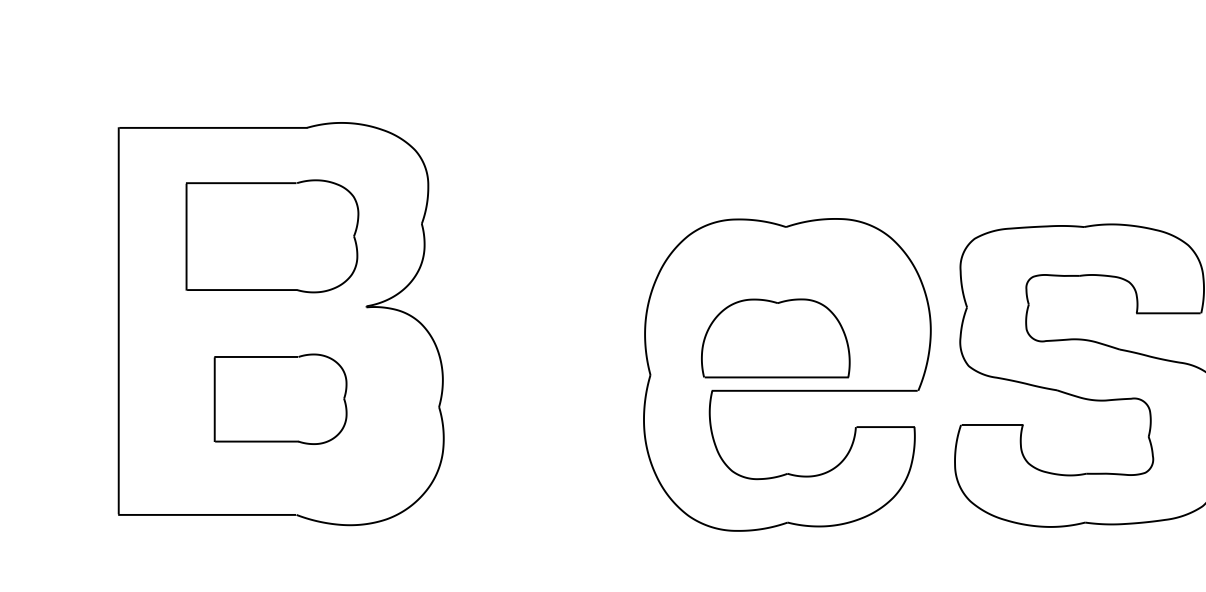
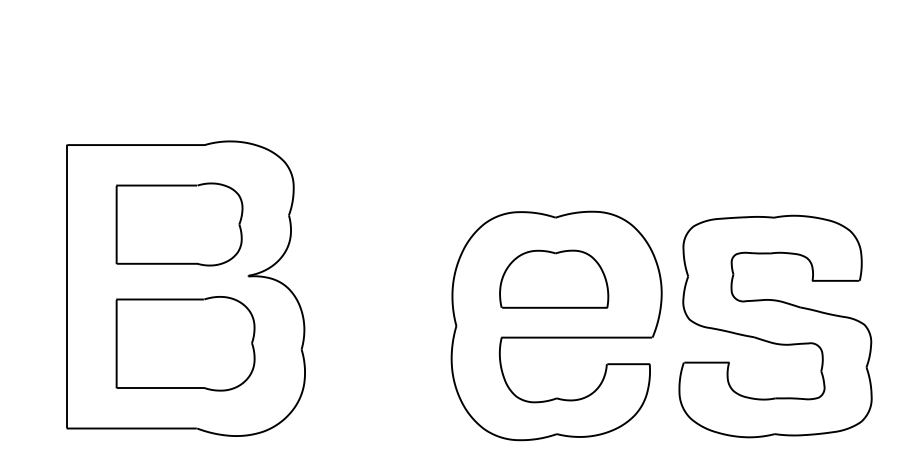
part: (776, 337) -> (554, 278), moved
part: (280, 398) -> (185, 343), size x1.43

